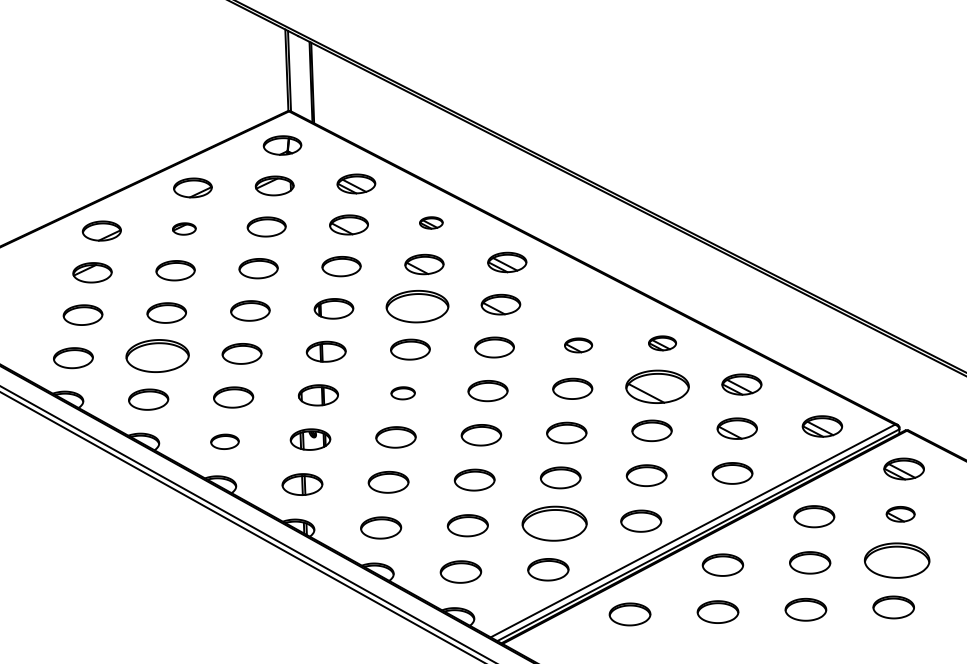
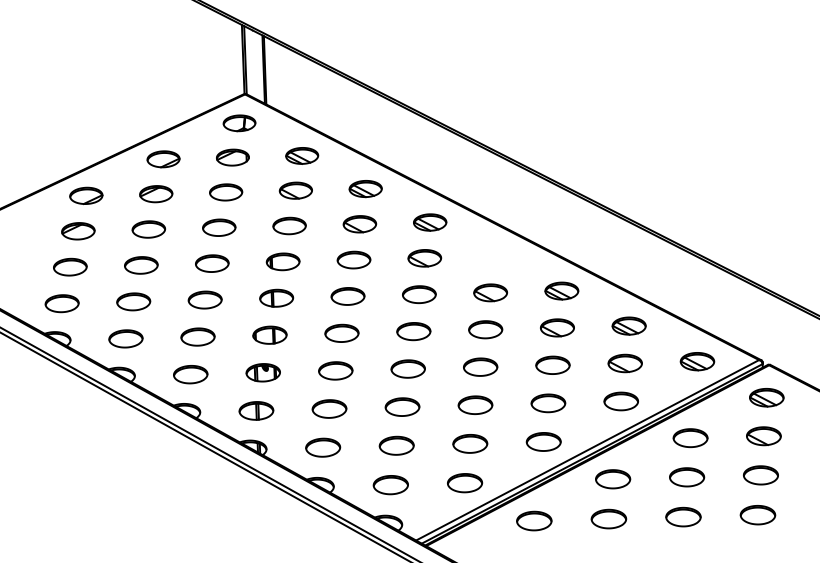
part: (431, 222) -> (365, 188), size x1.67
part: (184, 228) -> (156, 193), size x1.67
part: (417, 306) -> (354, 259), size x0.62
part: (662, 343) -> (561, 291), size x1.43
part: (578, 345) -> (490, 292), size x1.43
part: (157, 355) -> (133, 301), size x0.62
part: (656, 386) -> (556, 327), size x0.62
part: (402, 393) -> (341, 333), size x1.67
part: (224, 441) -> (190, 374), size x1.43
part: (900, 513) -> (763, 435), size x1.43
part: (554, 522) -> (470, 443), size x0.62
part: (897, 560) -> (761, 475), size x0.62

